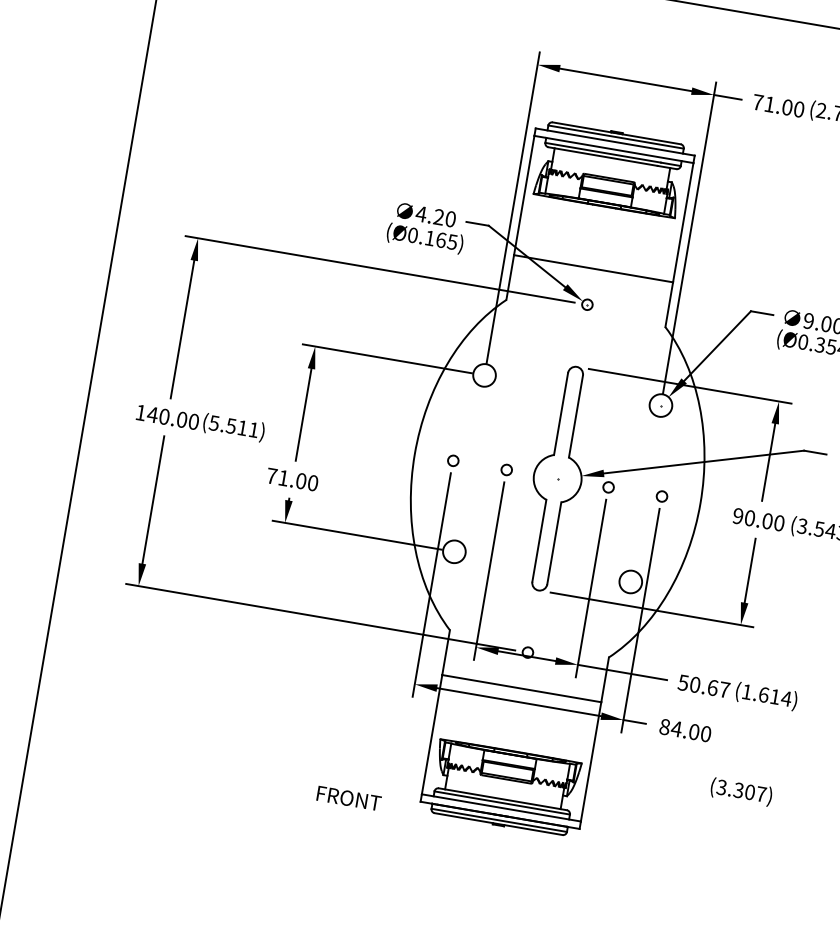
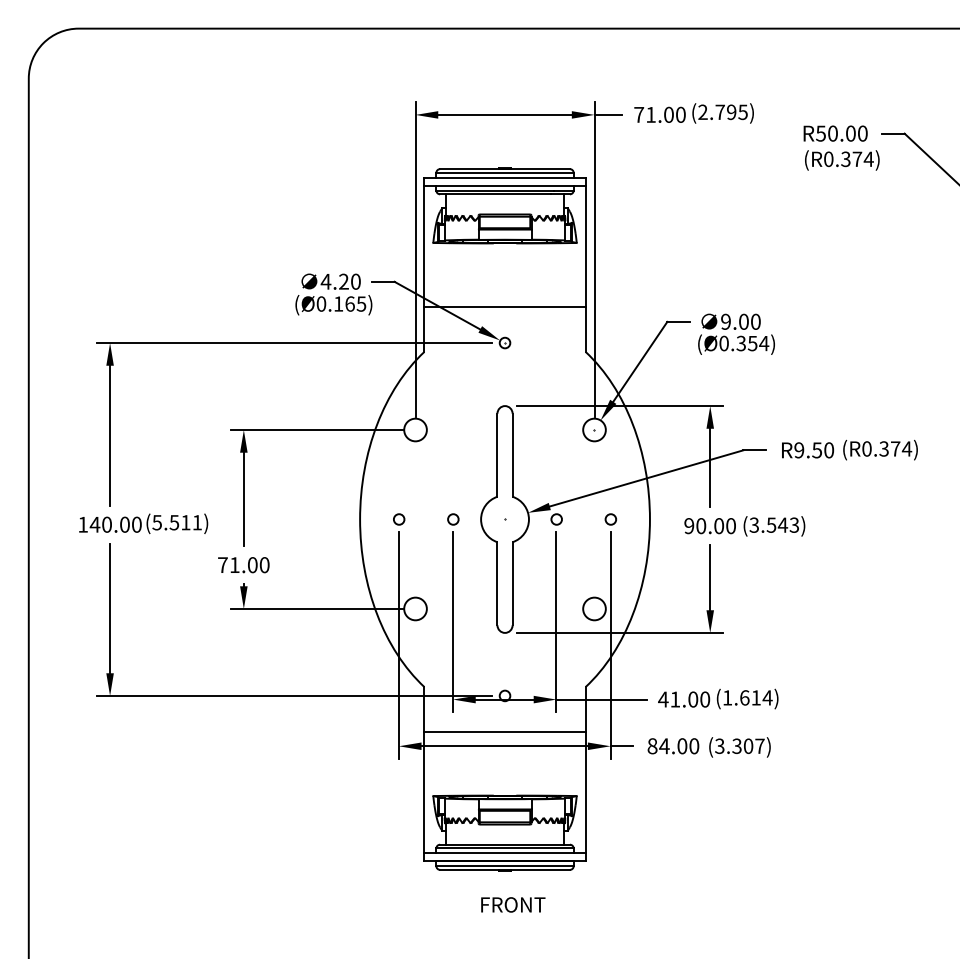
text: (704, 686) -> (684, 699), 50.67 -> 41.00
text: (740, 792) -> (739, 747), moved
text: (349, 798) -> (513, 904), moved

